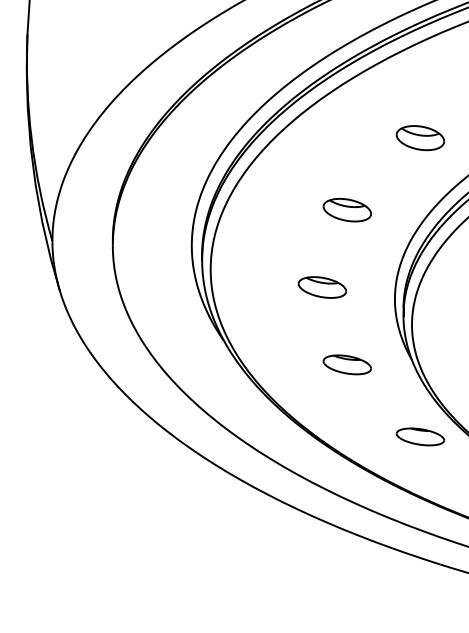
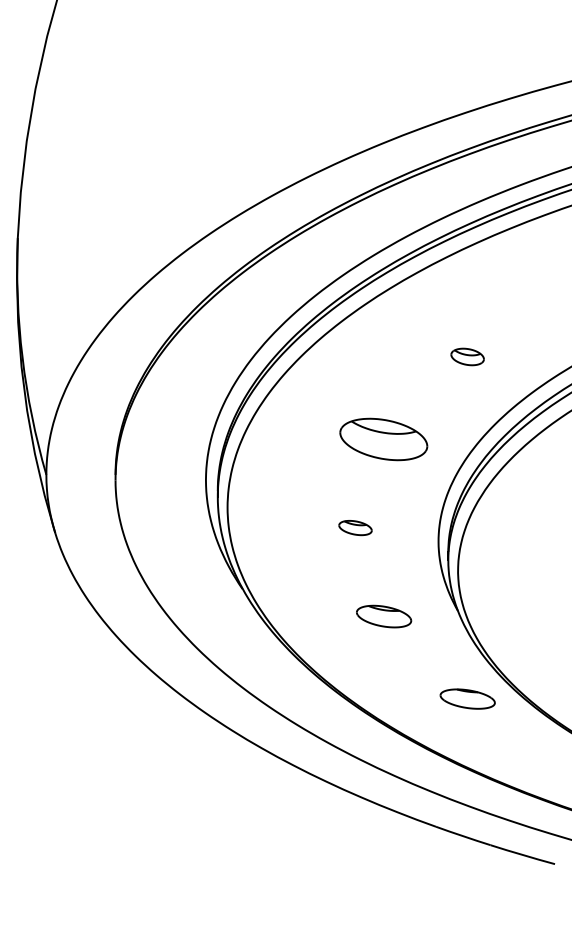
part: (420, 137) -> (467, 356), size x0.6
part: (347, 210) -> (384, 439), size x1.6
part: (322, 287) -> (355, 527), size x0.6

